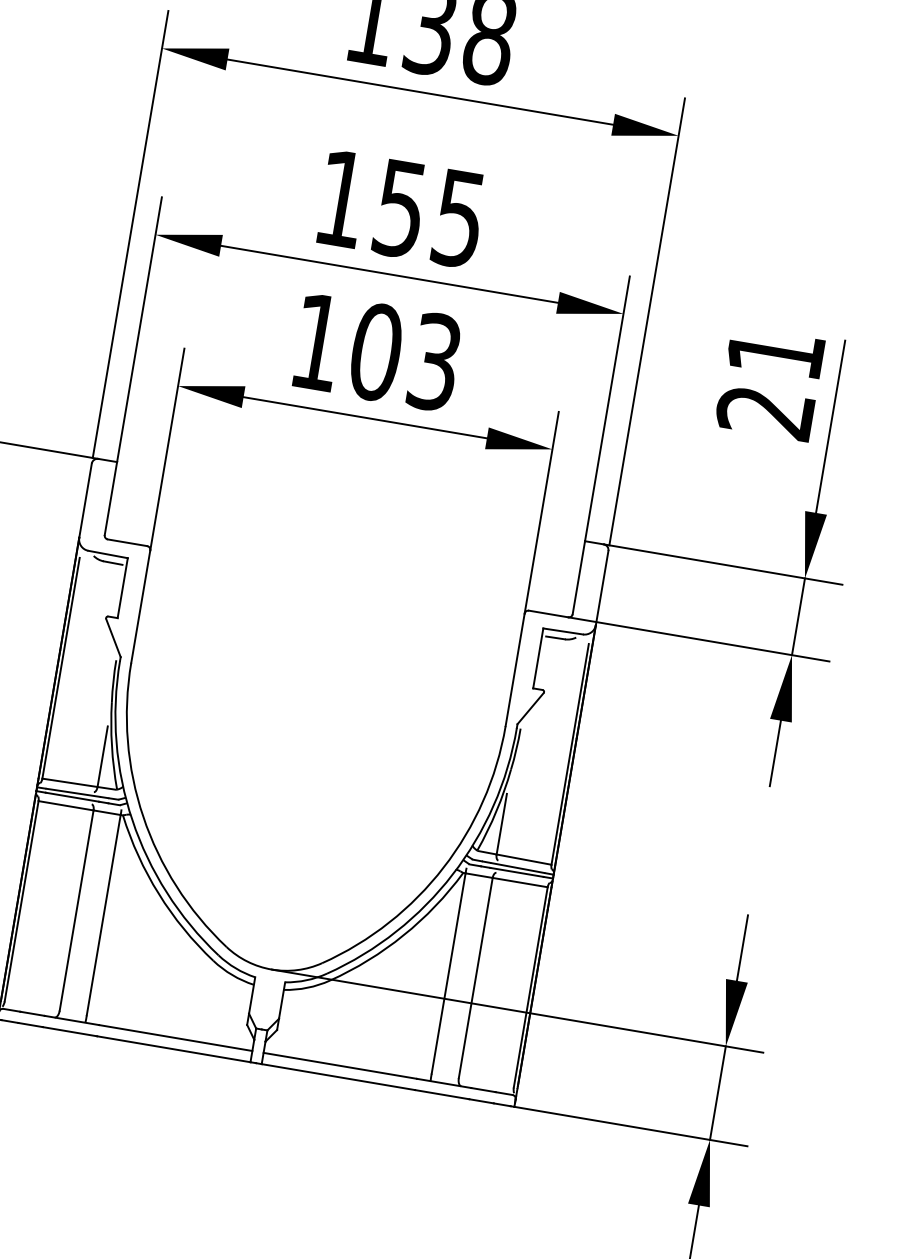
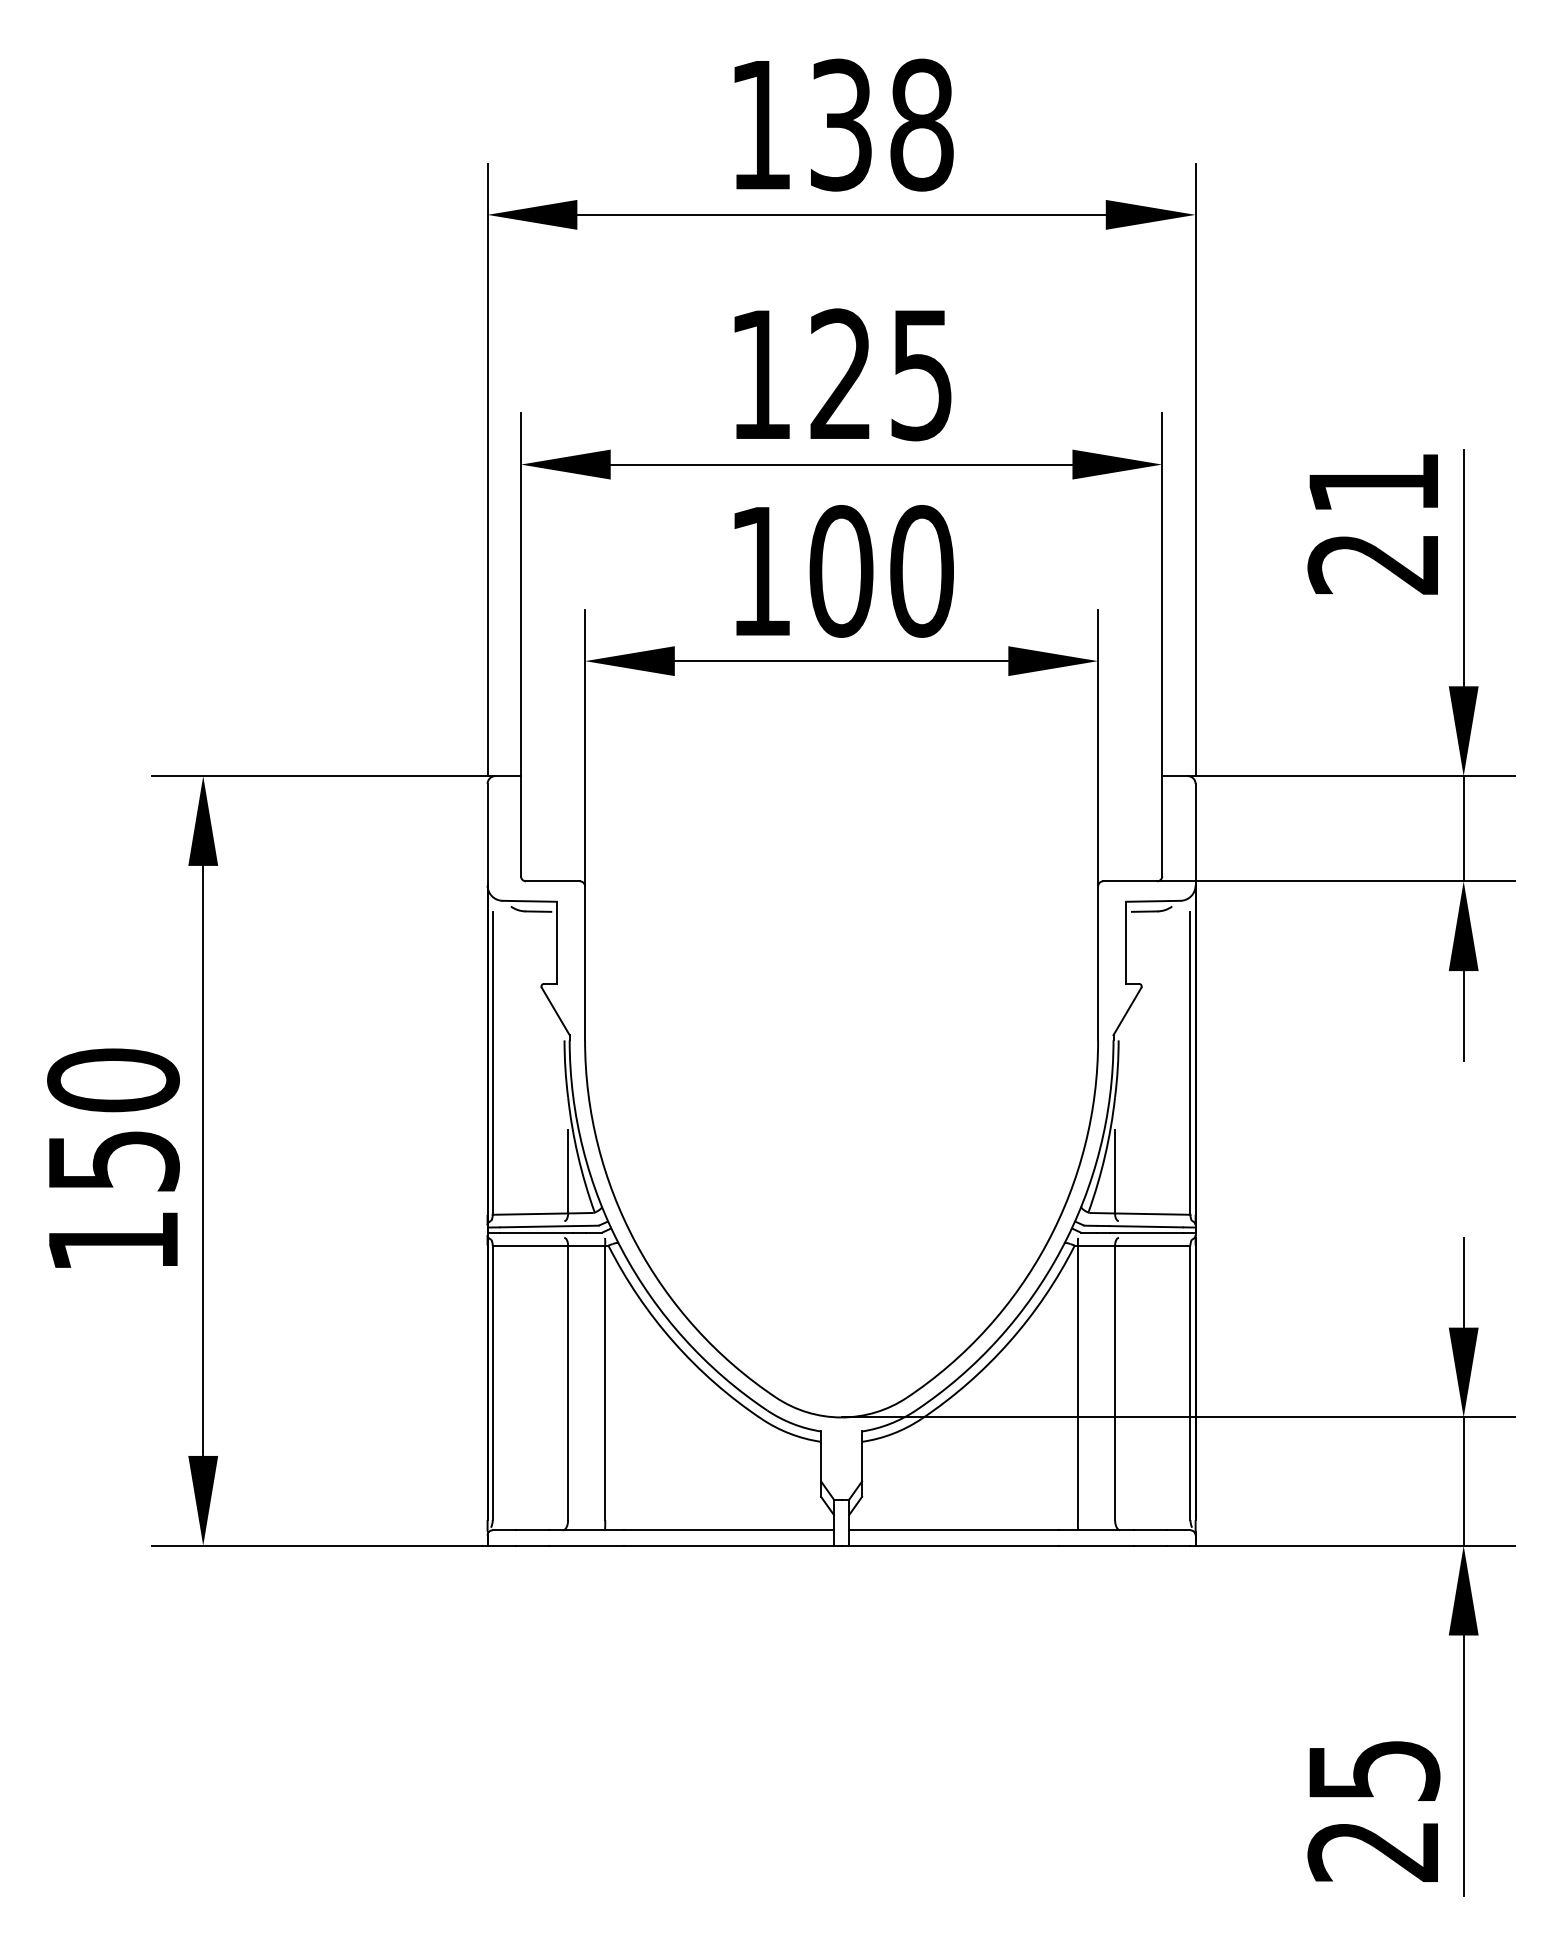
text: (399, 208) -> (840, 374), 155 -> 125
text: (434, 362) -> (921, 571), 103 -> 100

